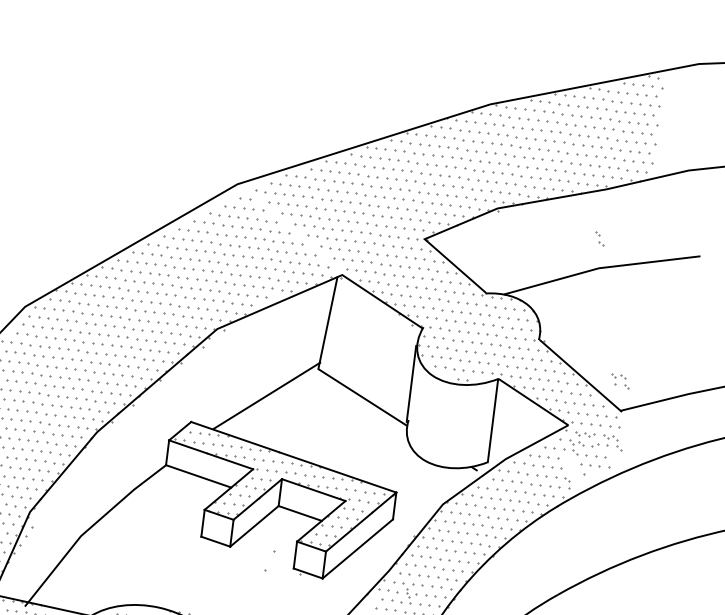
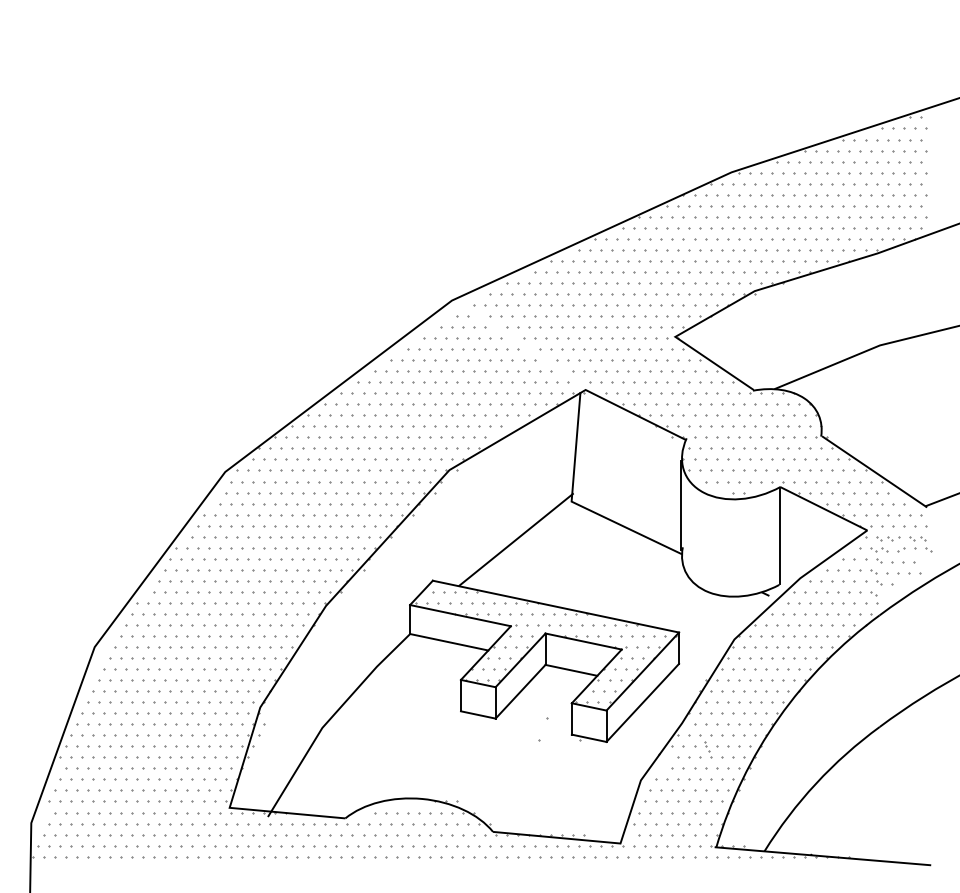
part: (599, 238) -> (876, 577), moved
part: (620, 381) -> (920, 472), removed

